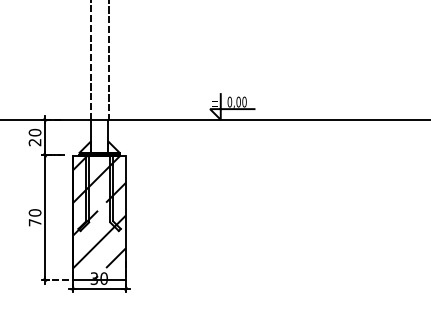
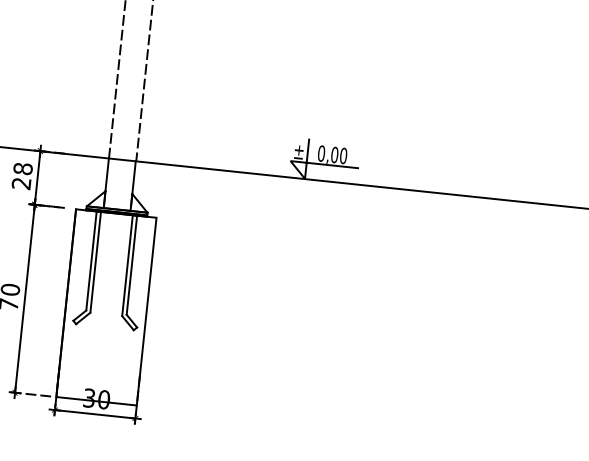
text: (35, 132) -> (23, 168), 20 -> 28
hatch: (99, 217) -> (106, 306), removed

